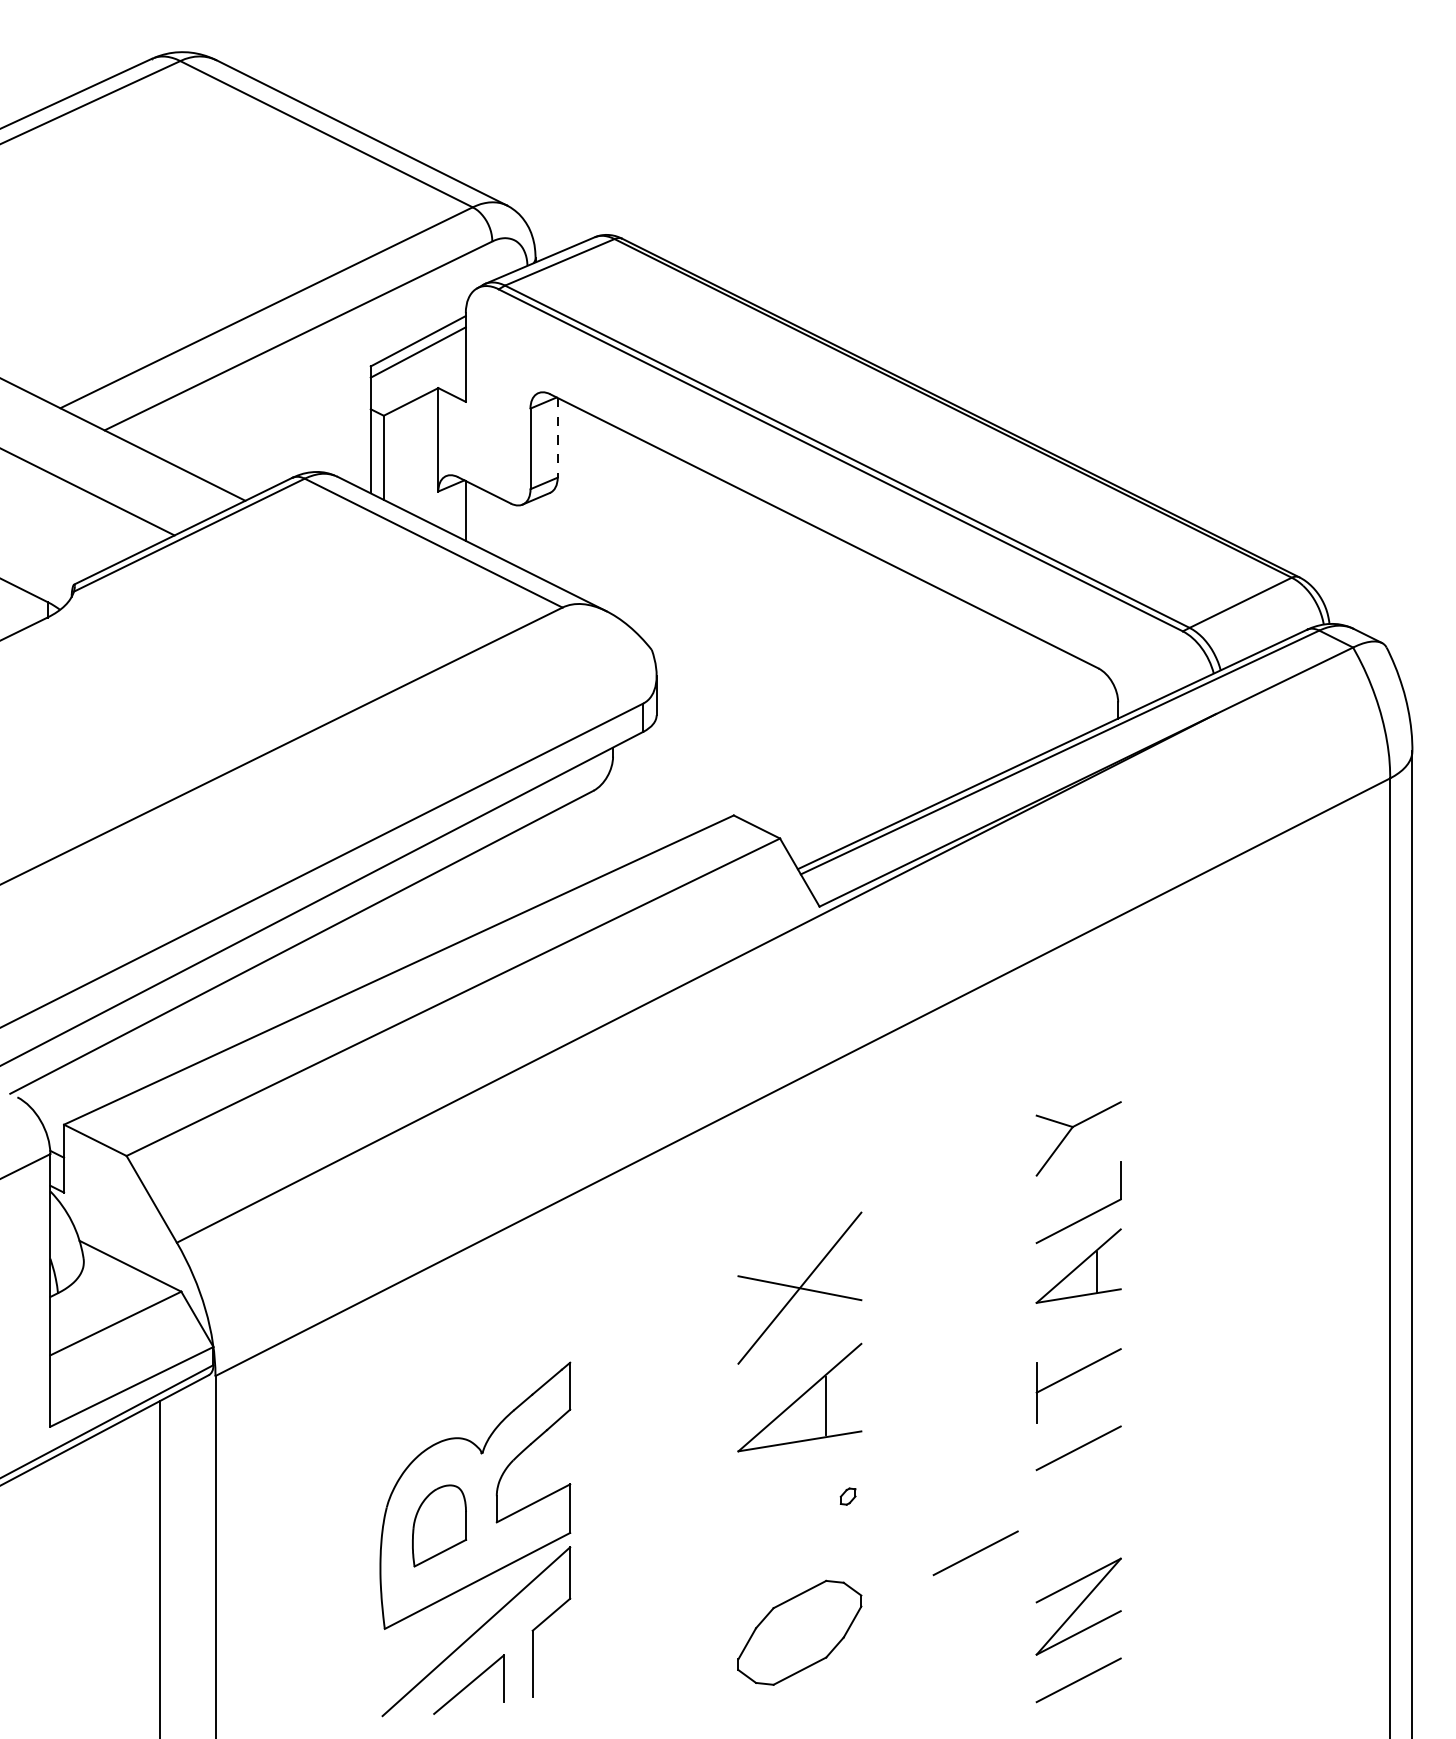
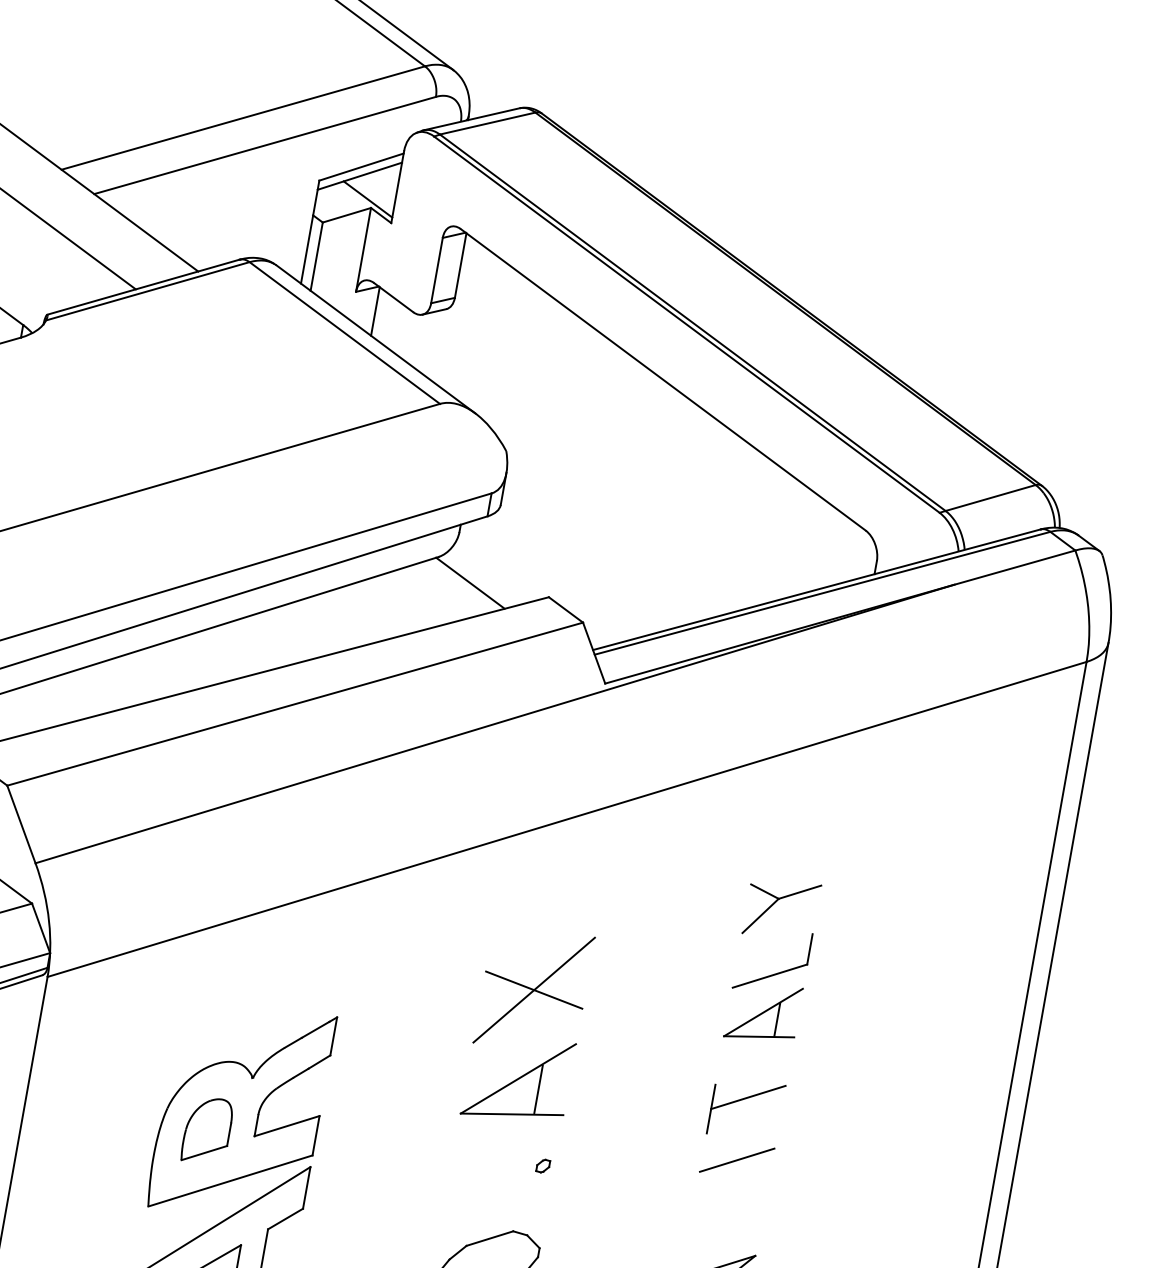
line: (432, 378) -> (367, 199), added
line: (557, 437) -> (460, 265), dashed -> solid
line: (636, 815) -> (469, 583), added
line: (975, 1553) -> (638, 1230), removed

